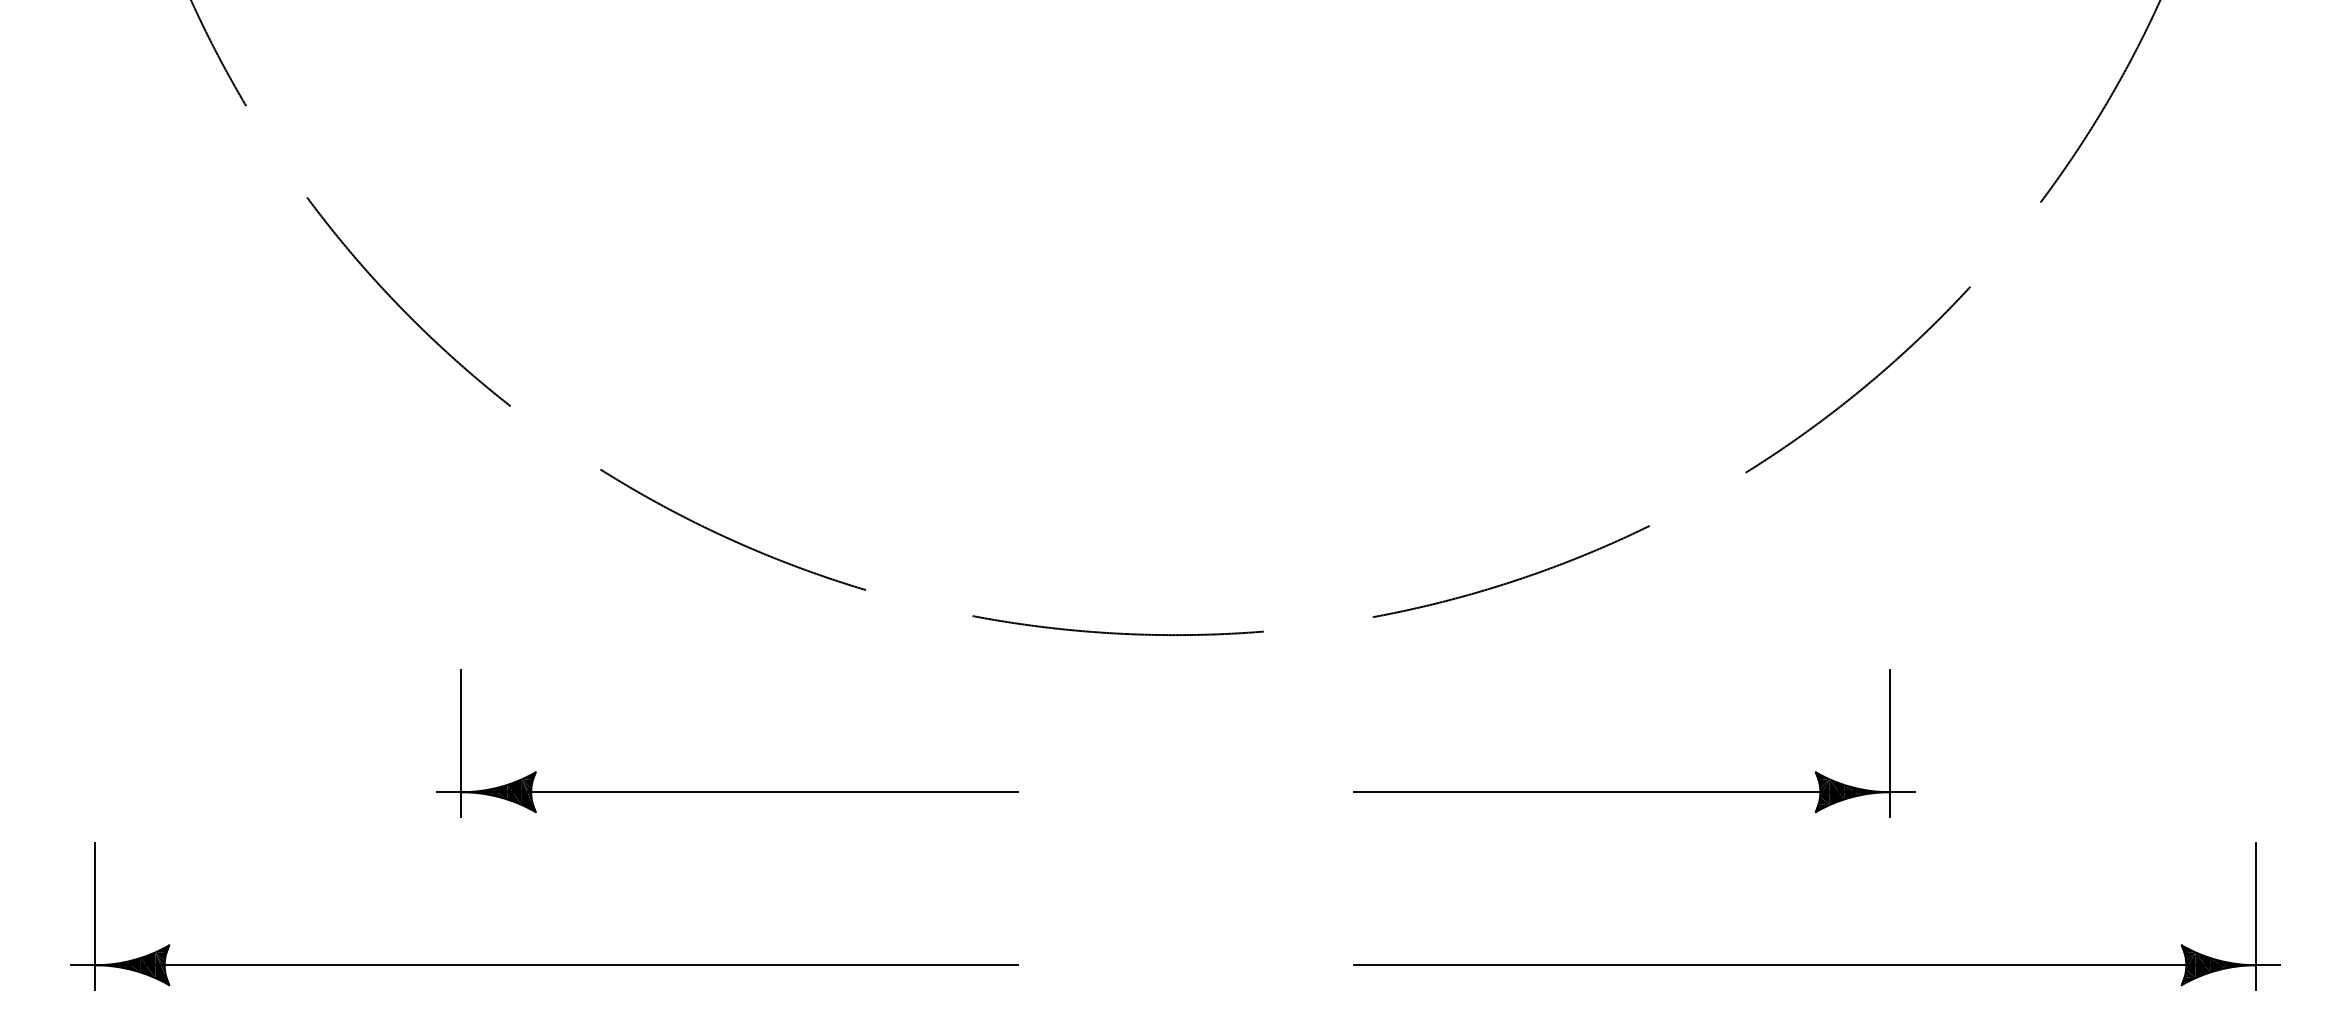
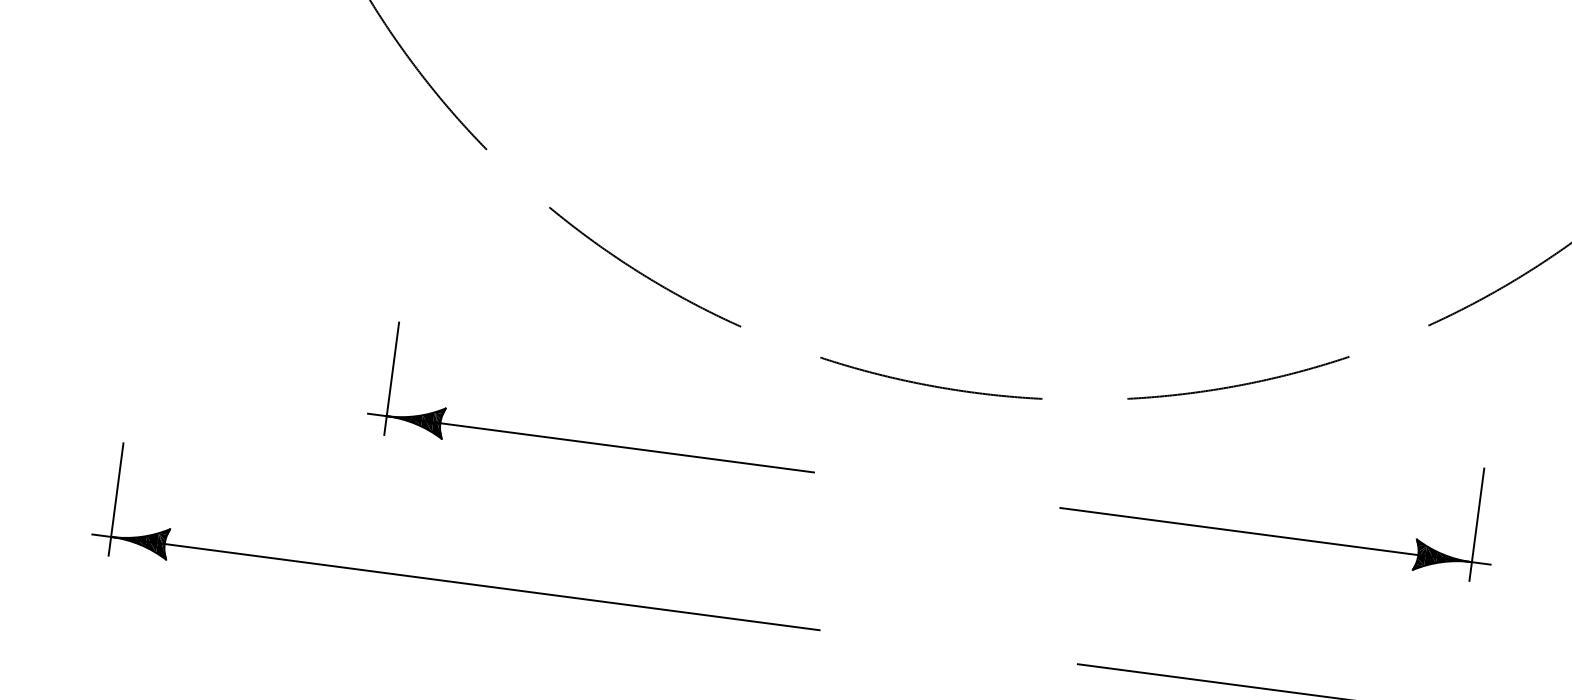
part: (727, 791) -> (591, 442), moved
part: (1634, 791) -> (1275, 535), moved

